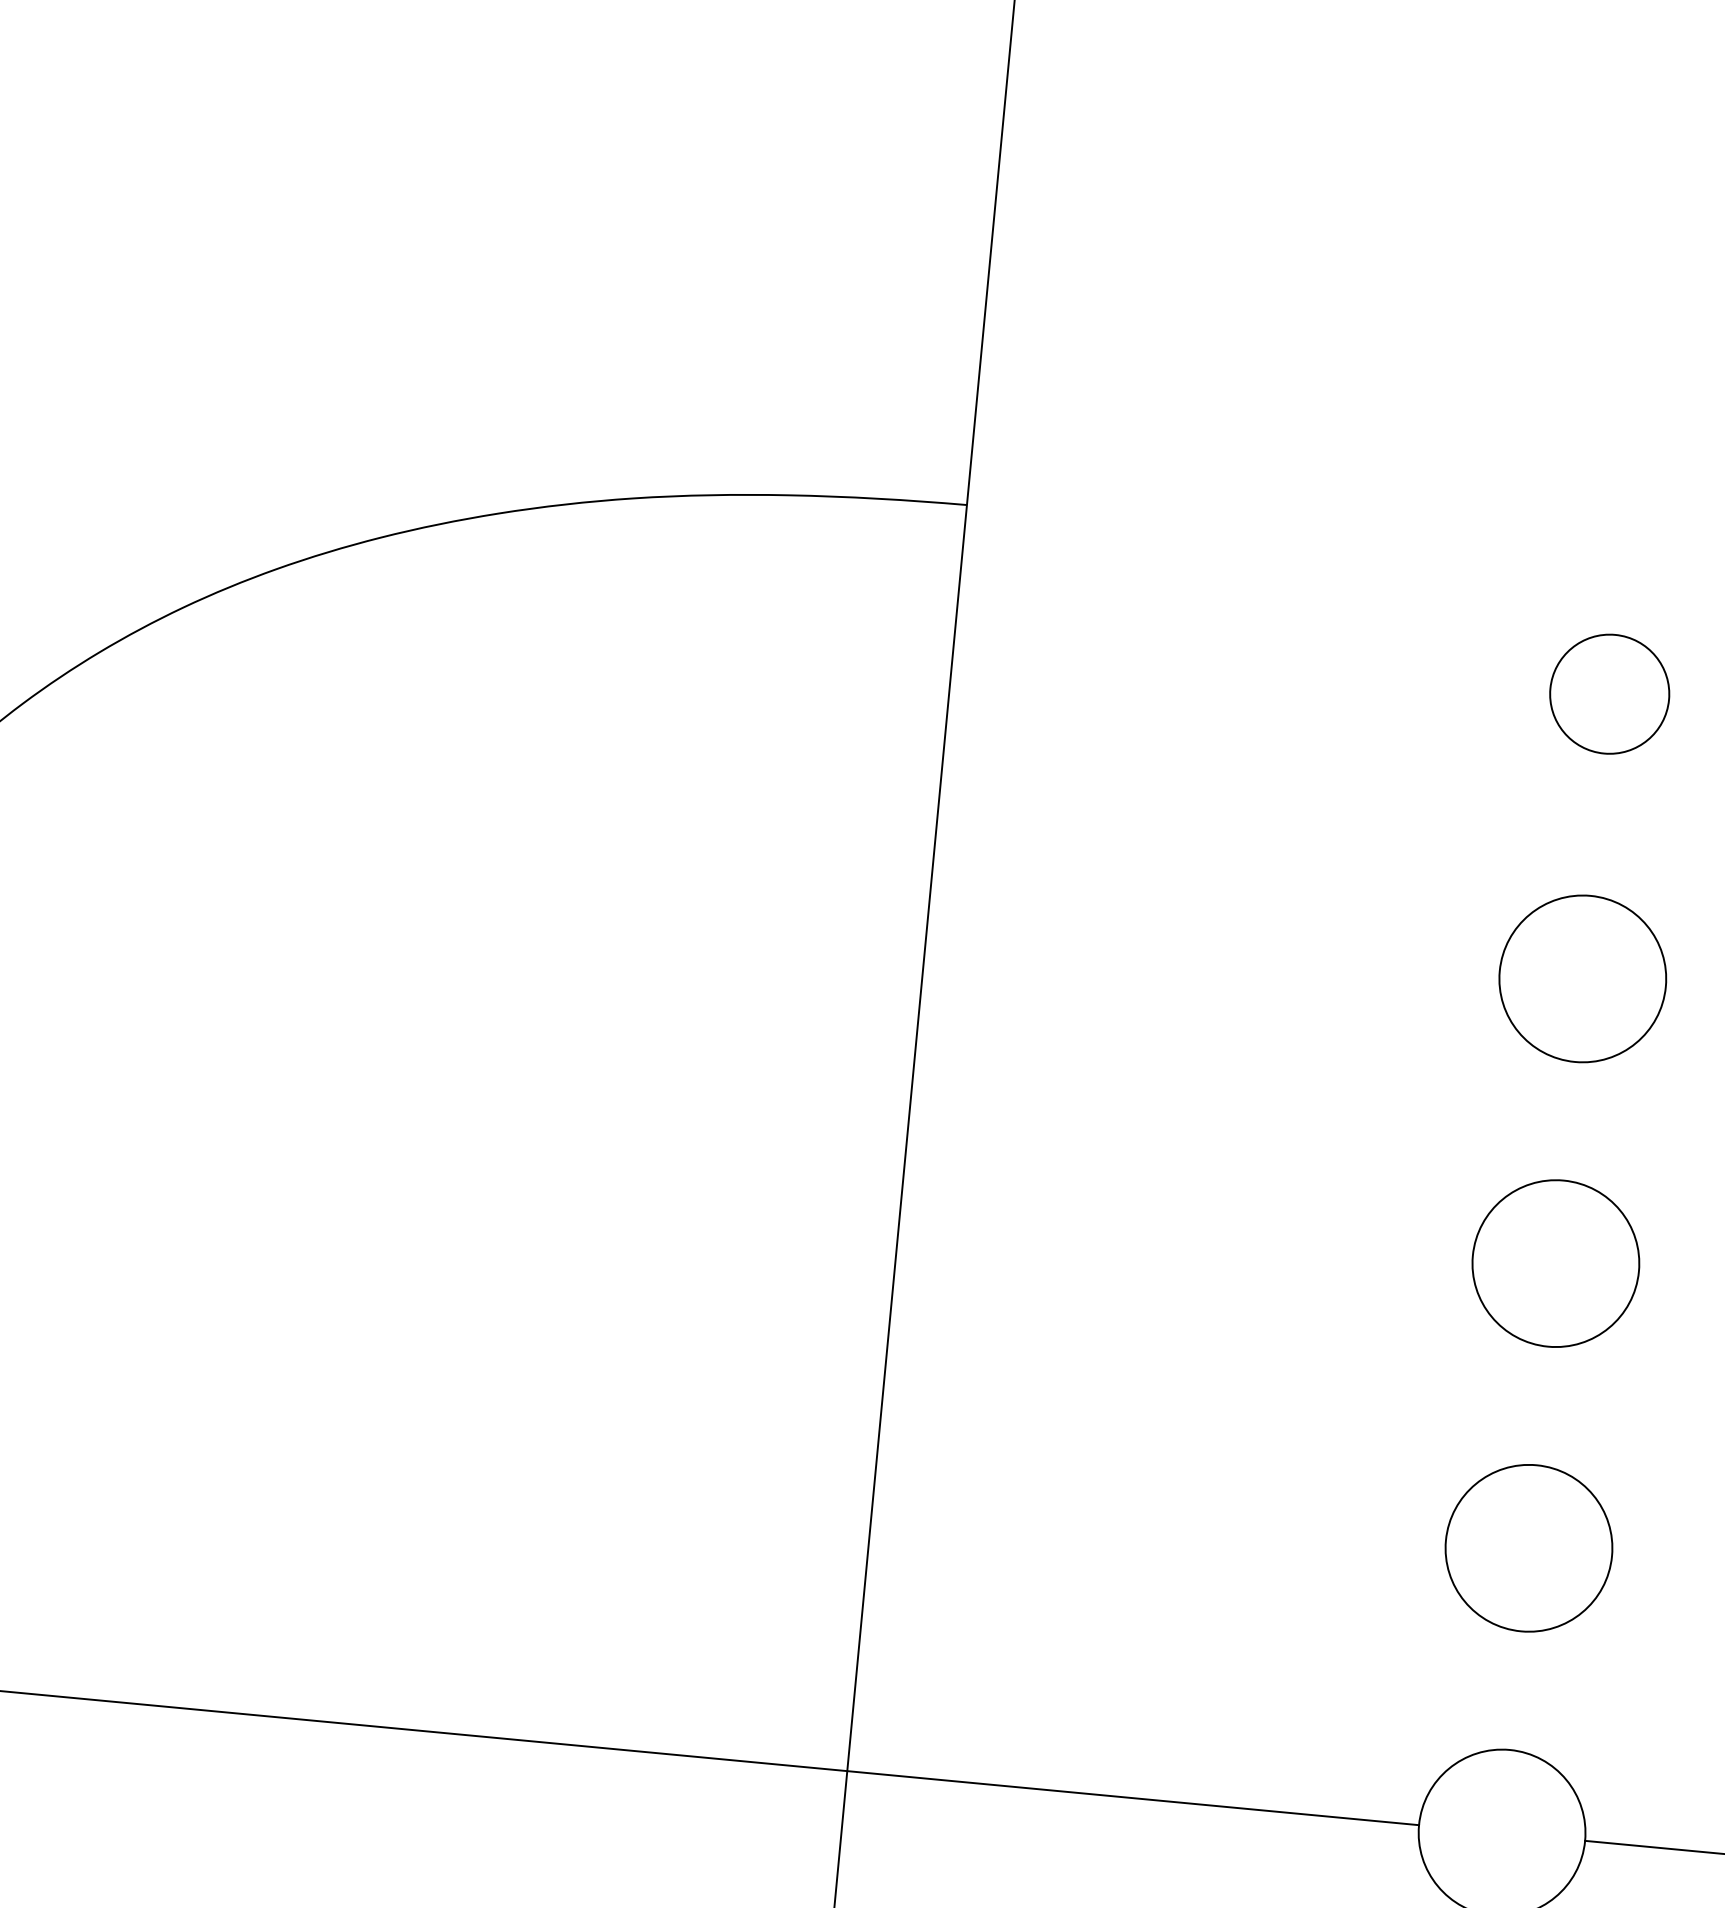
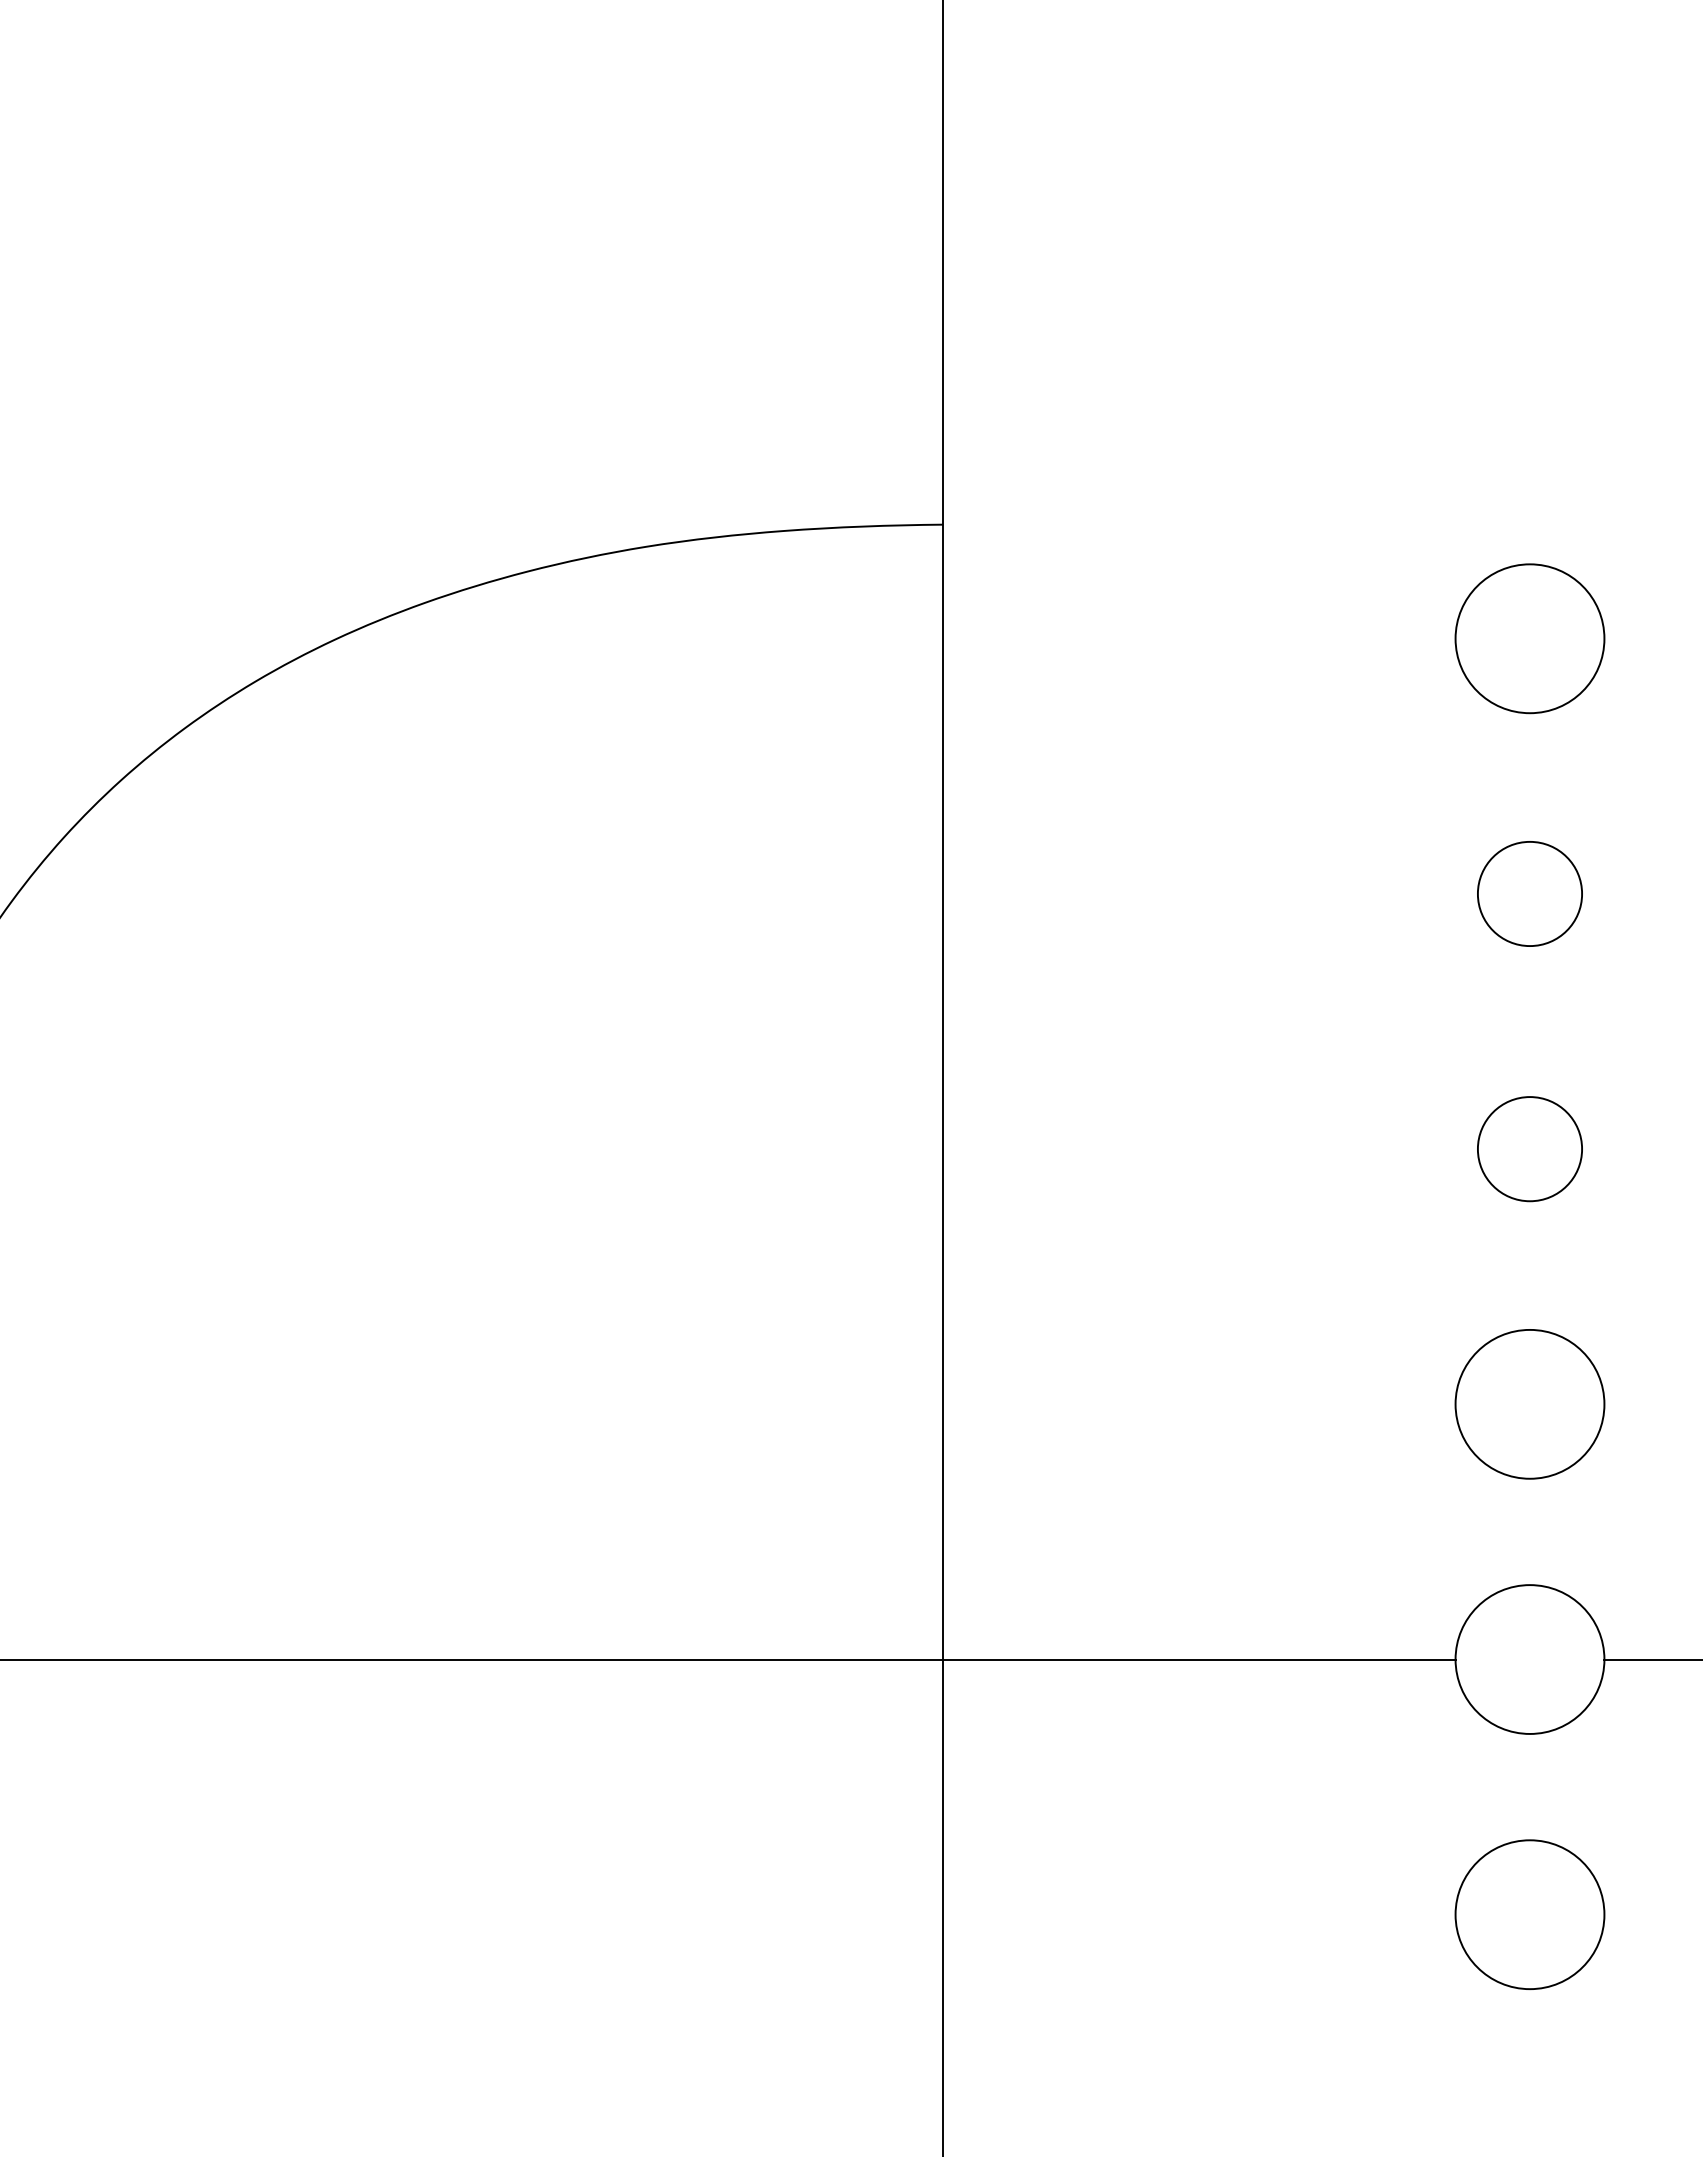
circle: (1609, 693) -> (1529, 638), size x1.4
circle: (1582, 978) -> (1529, 893), size x0.7
circle: (1555, 1262) -> (1529, 1148), size x0.7

